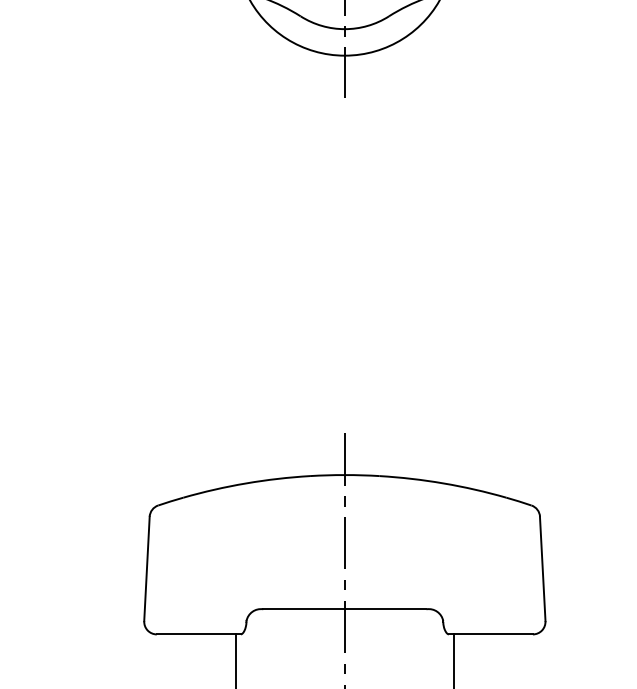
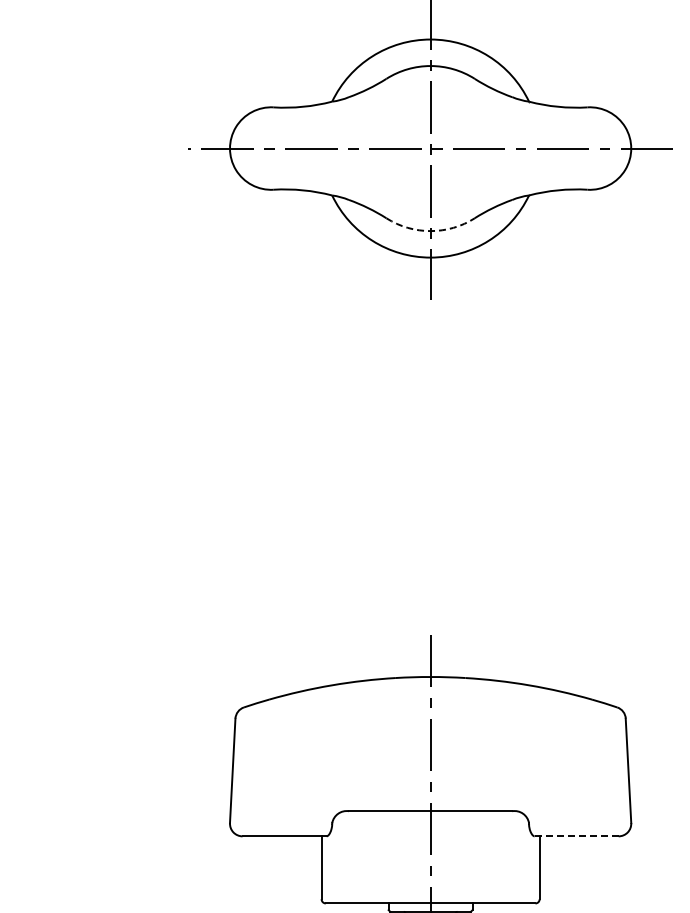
arc: (344, 29) -> (430, 231), solid -> dashed
line: (490, 634) -> (576, 836), solid -> dashed

